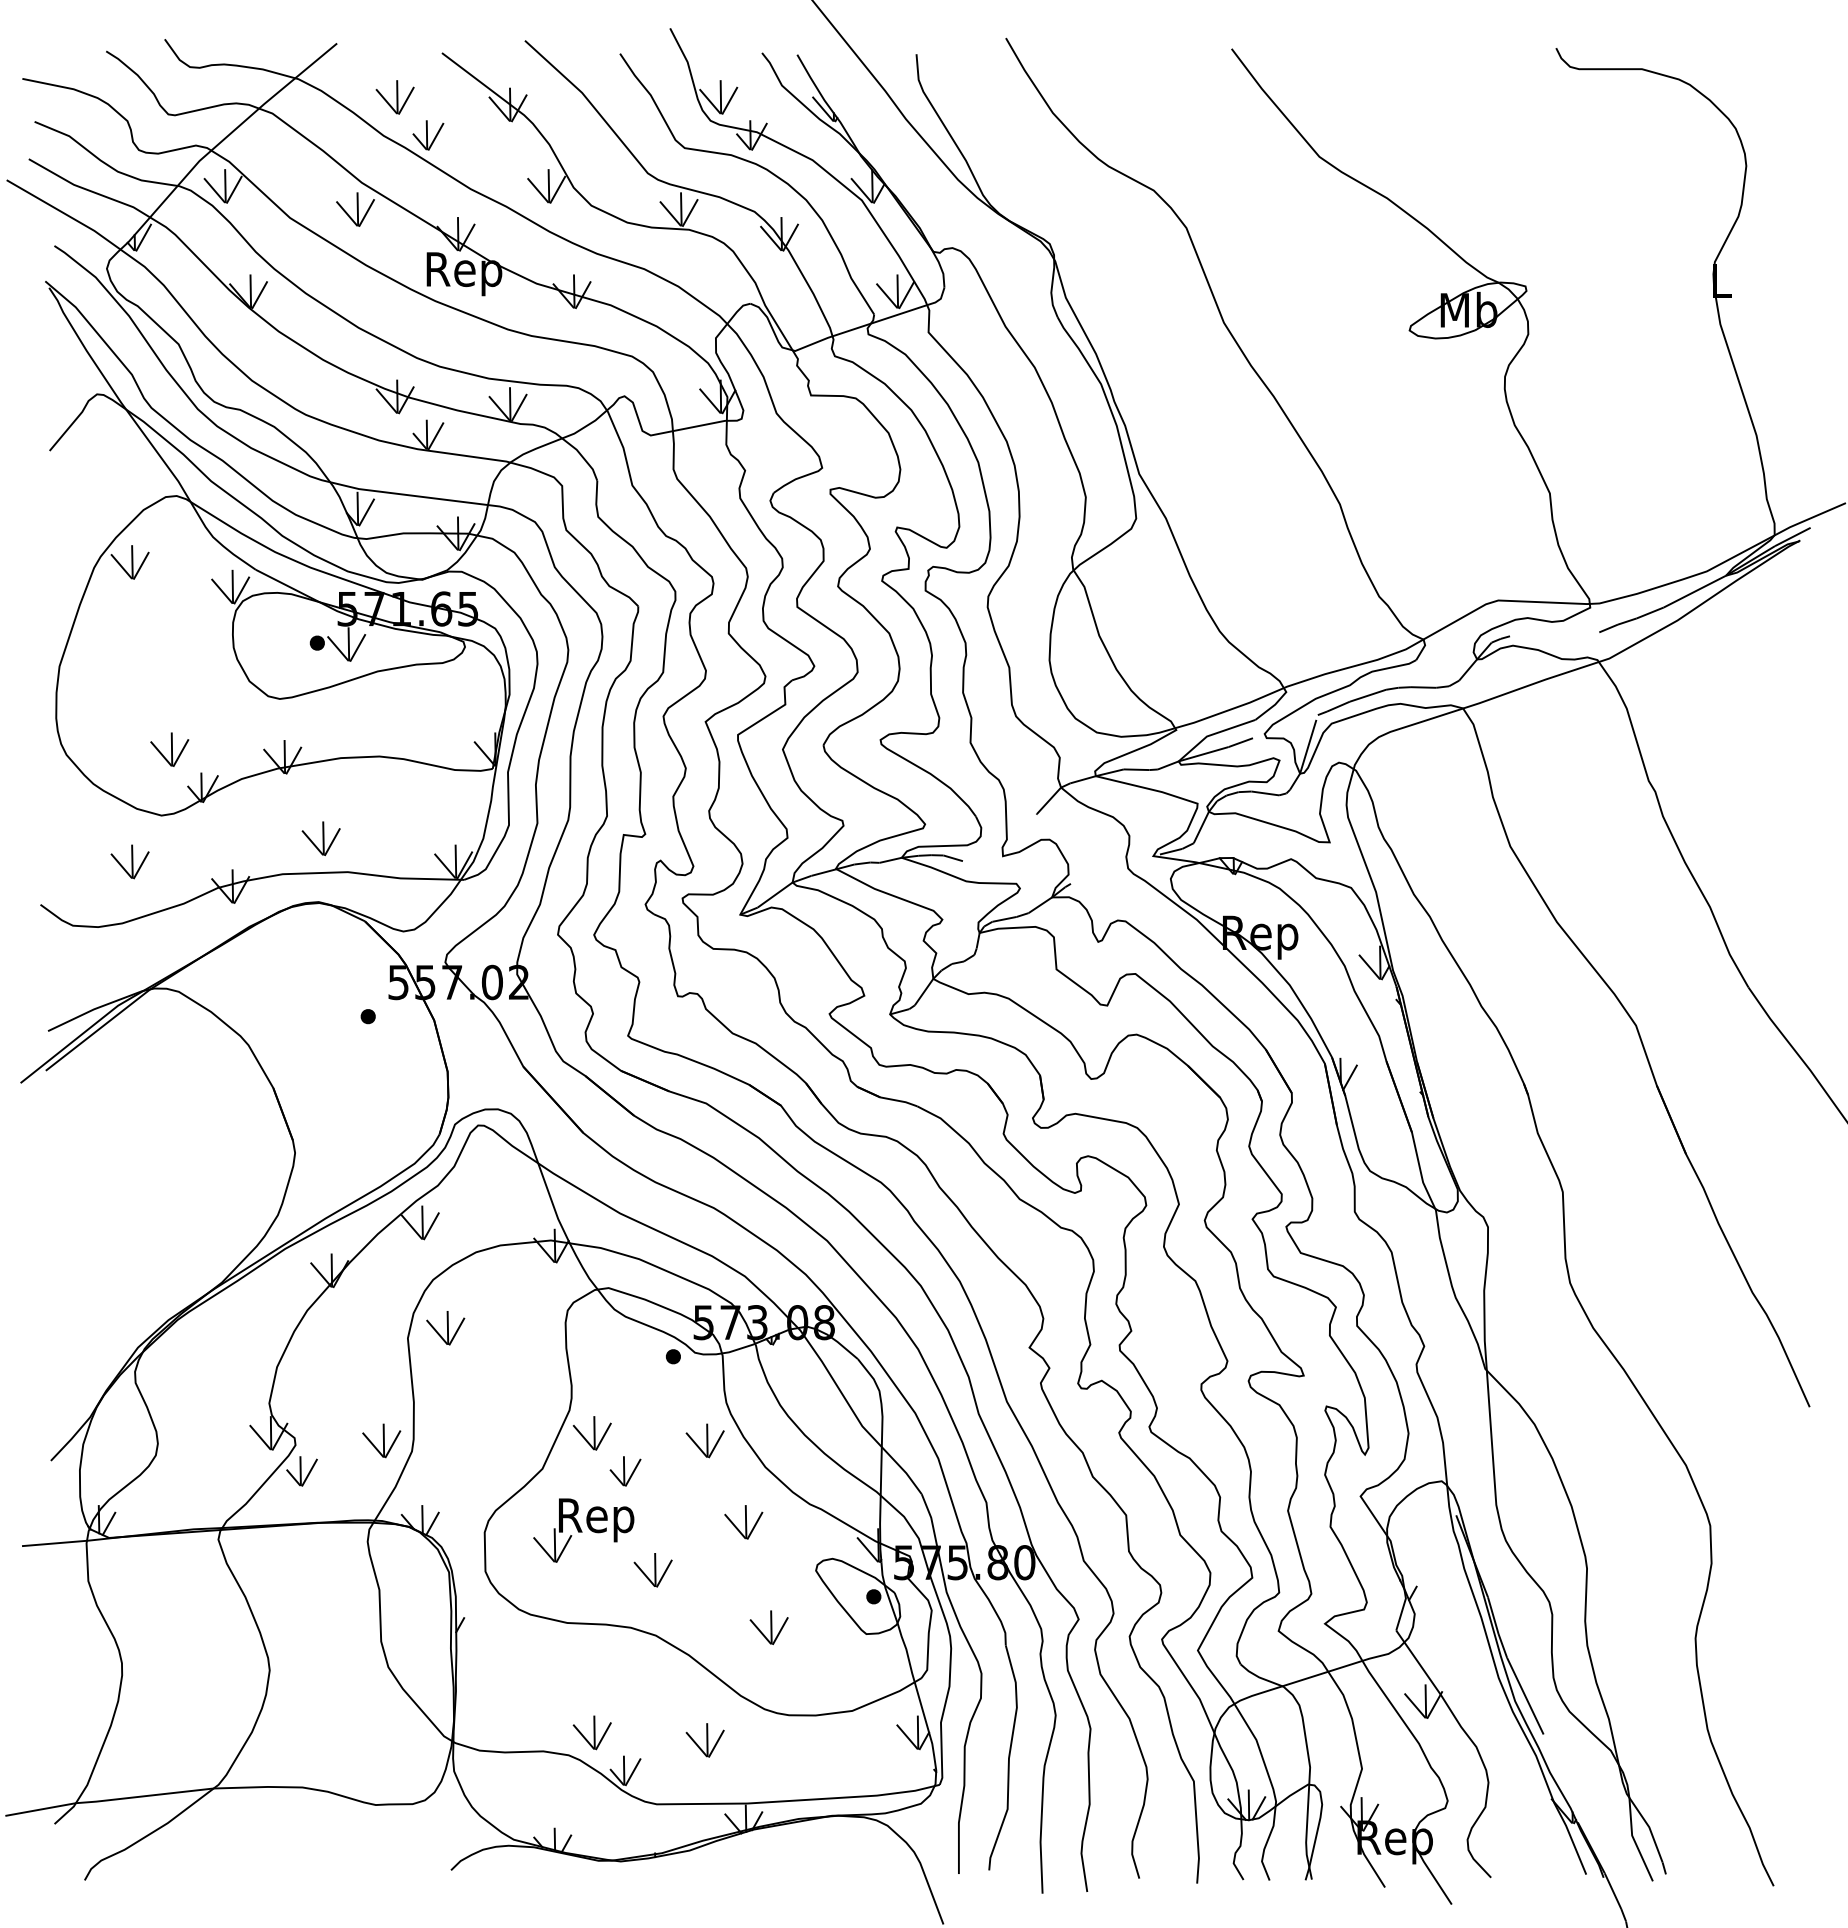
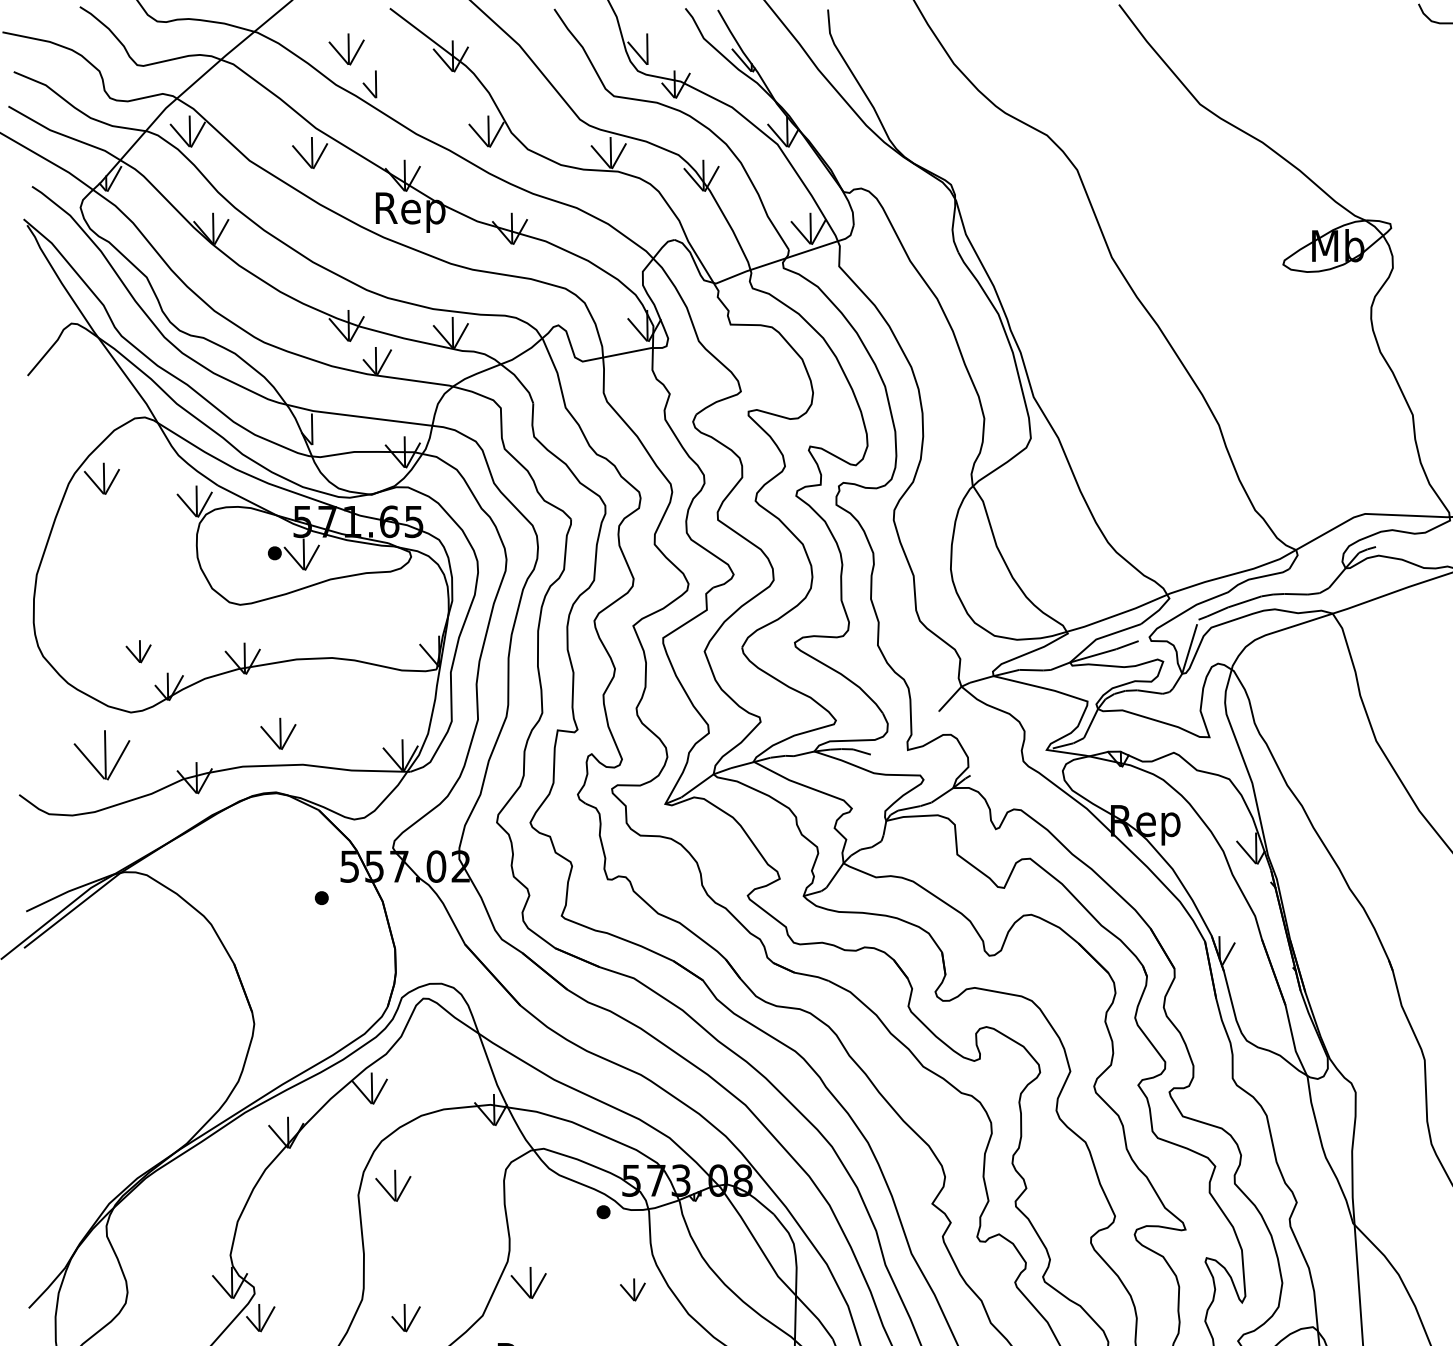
line: (729, 100) -> (655, 52), removed
line: (435, 136) -> (383, 85), removed
line: (366, 512) -> (320, 432), removed
part: (169, 749) -> (138, 651), size x0.7
part: (129, 861) -> (101, 754), size x1.6
part: (381, 1440) -> (334, 1289), removed
part: (704, 1440) -> (632, 1289), size x0.7
part: (625, 1471) -> (406, 1318), moved

